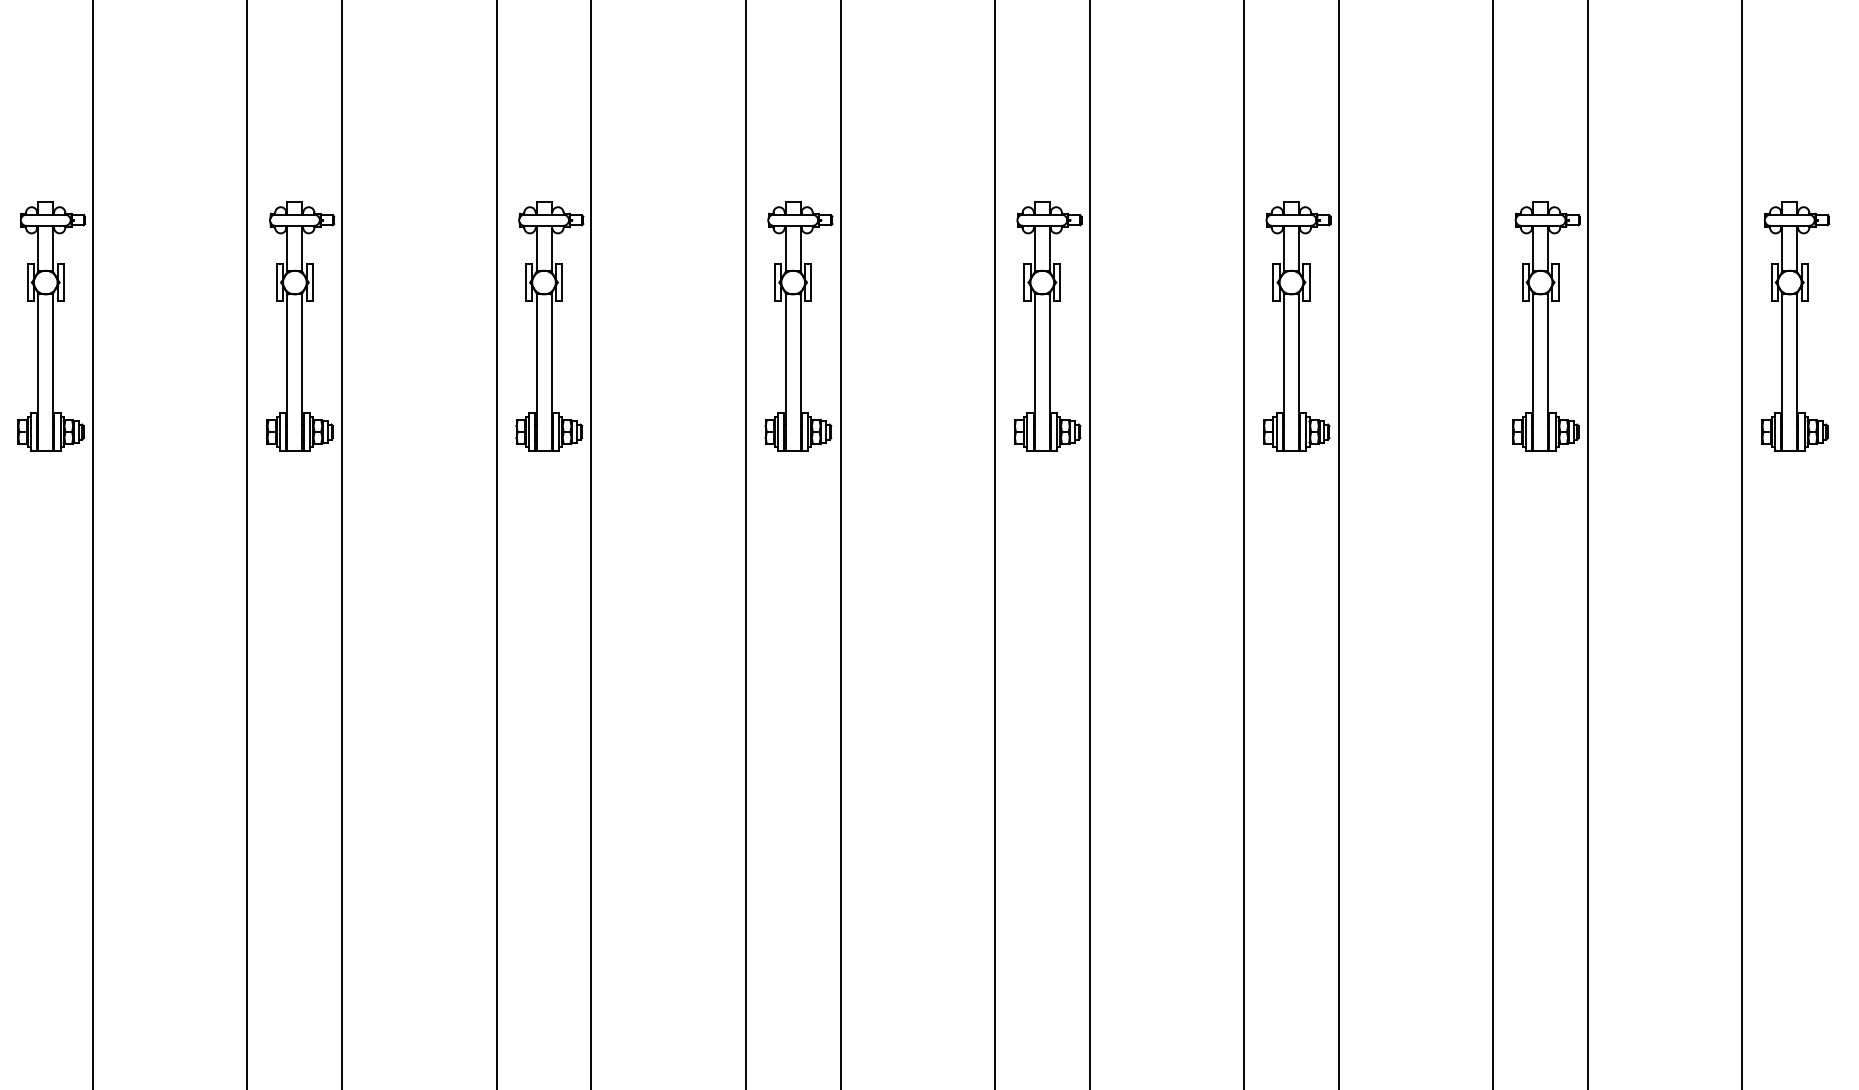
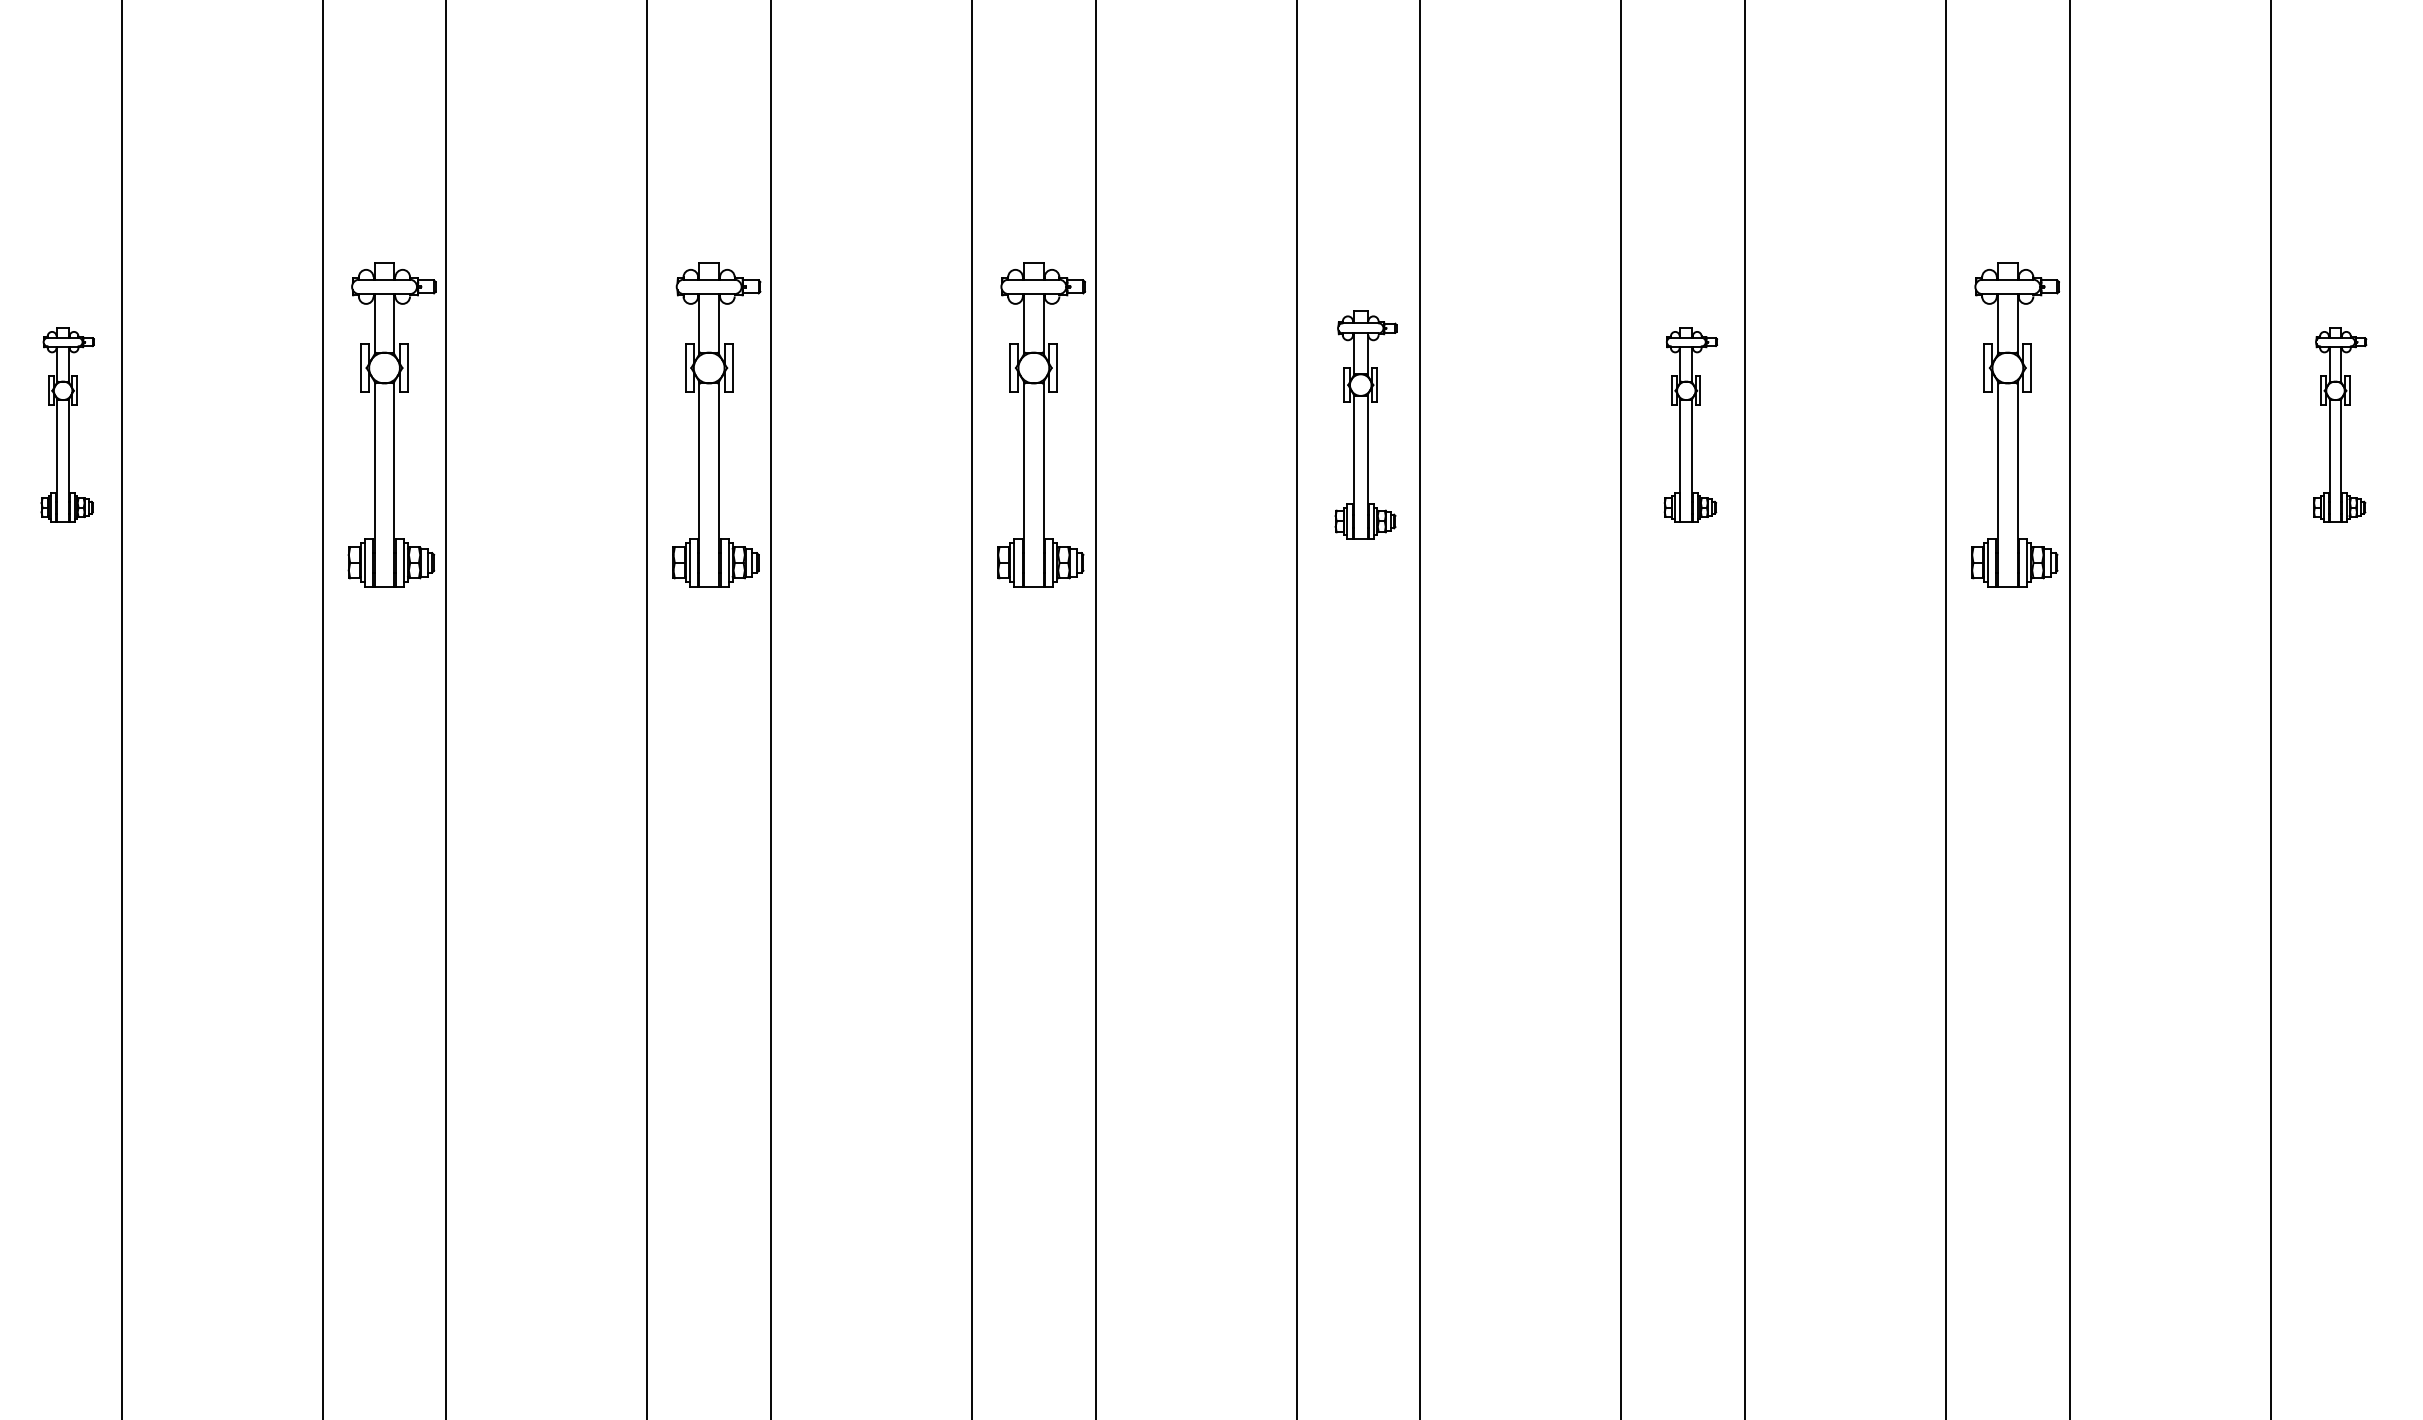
part: (51, 325) -> (67, 424), size x0.6
part: (1047, 325) -> (1365, 424), size x0.7
part: (1297, 325) -> (1690, 424), size x0.6
part: (1795, 325) -> (2339, 424), size x0.6

